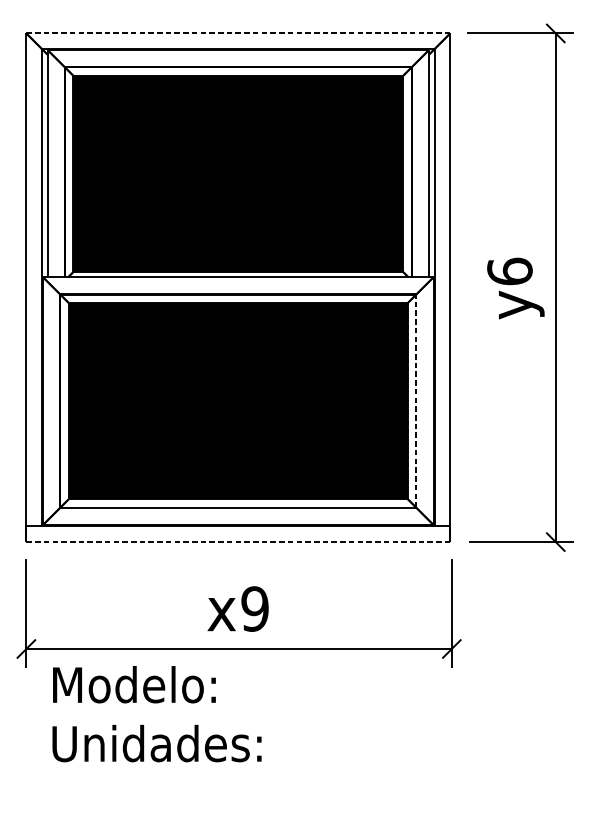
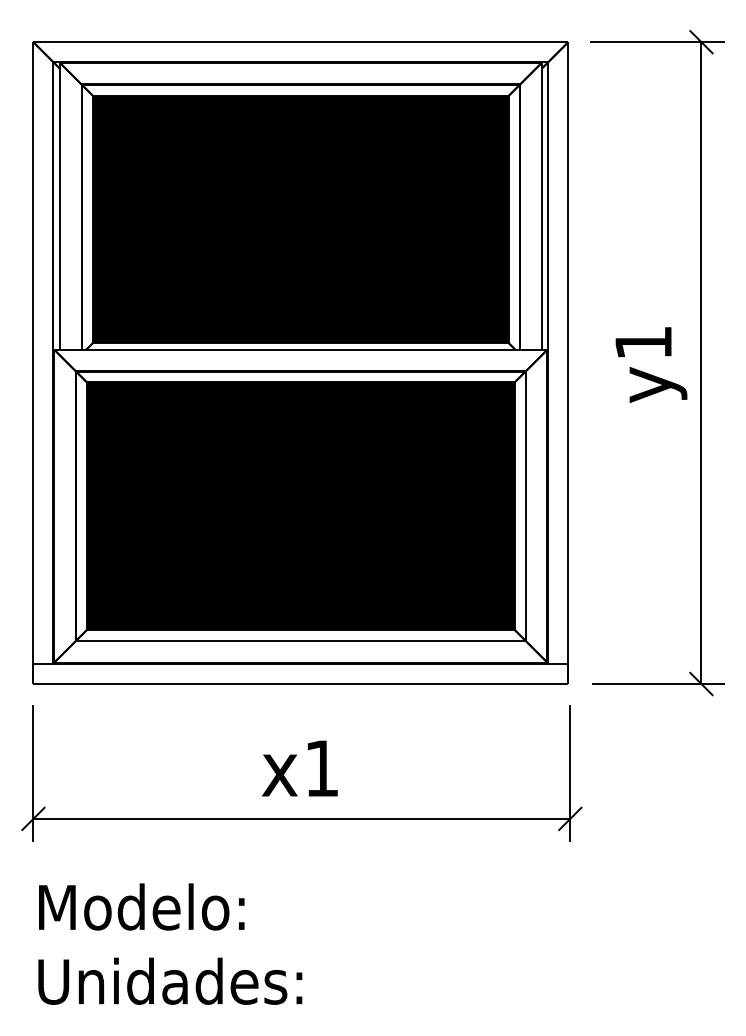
line: (238, 33) -> (300, 42), dashed -> solid
text: (509, 271) -> (643, 342), y6 -> y1
line: (416, 401) -> (525, 506), dashed -> solid
line: (238, 542) -> (301, 684), dashed -> solid
text: (254, 609) -> (321, 768), x9 -> x1
text: (157, 713) -> (170, 943), moved

